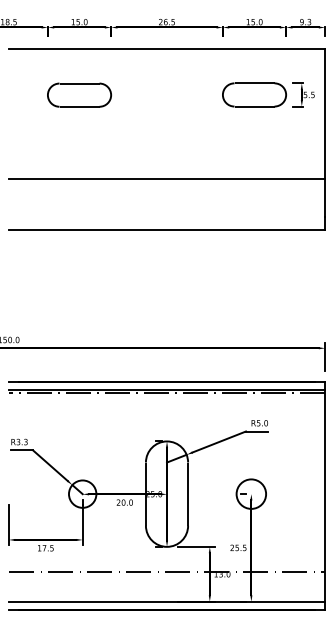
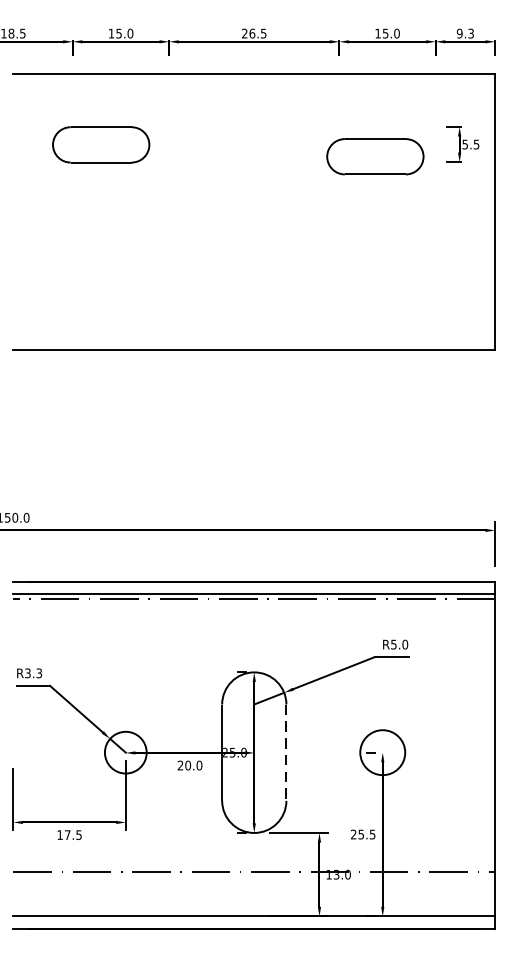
part: (79, 94) -> (101, 143), moved
part: (254, 94) -> (375, 156), moved
line: (166, 179) -> (253, 273), removed
line: (188, 494) -> (286, 753), solid -> dashed

